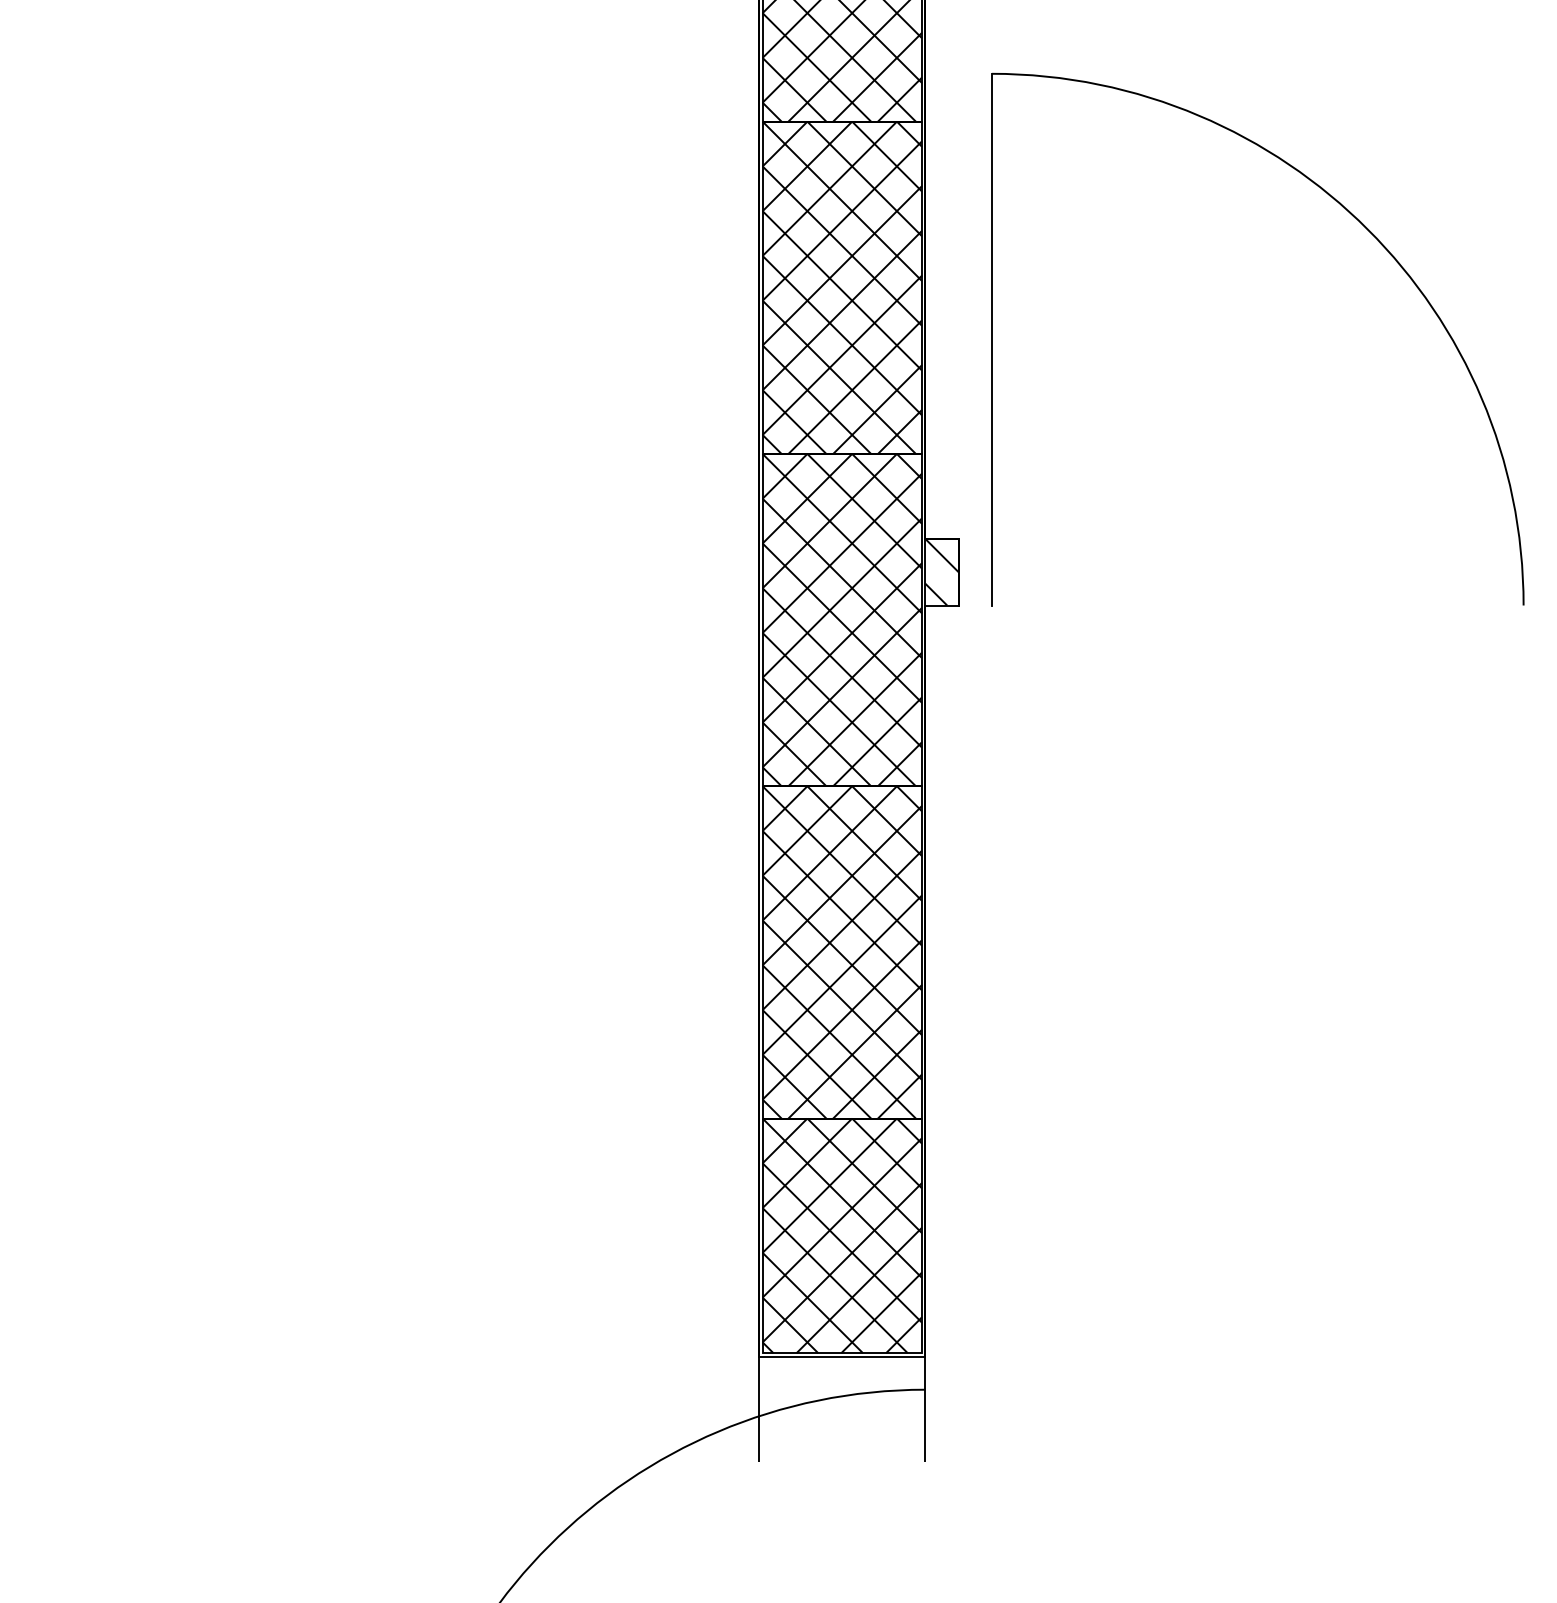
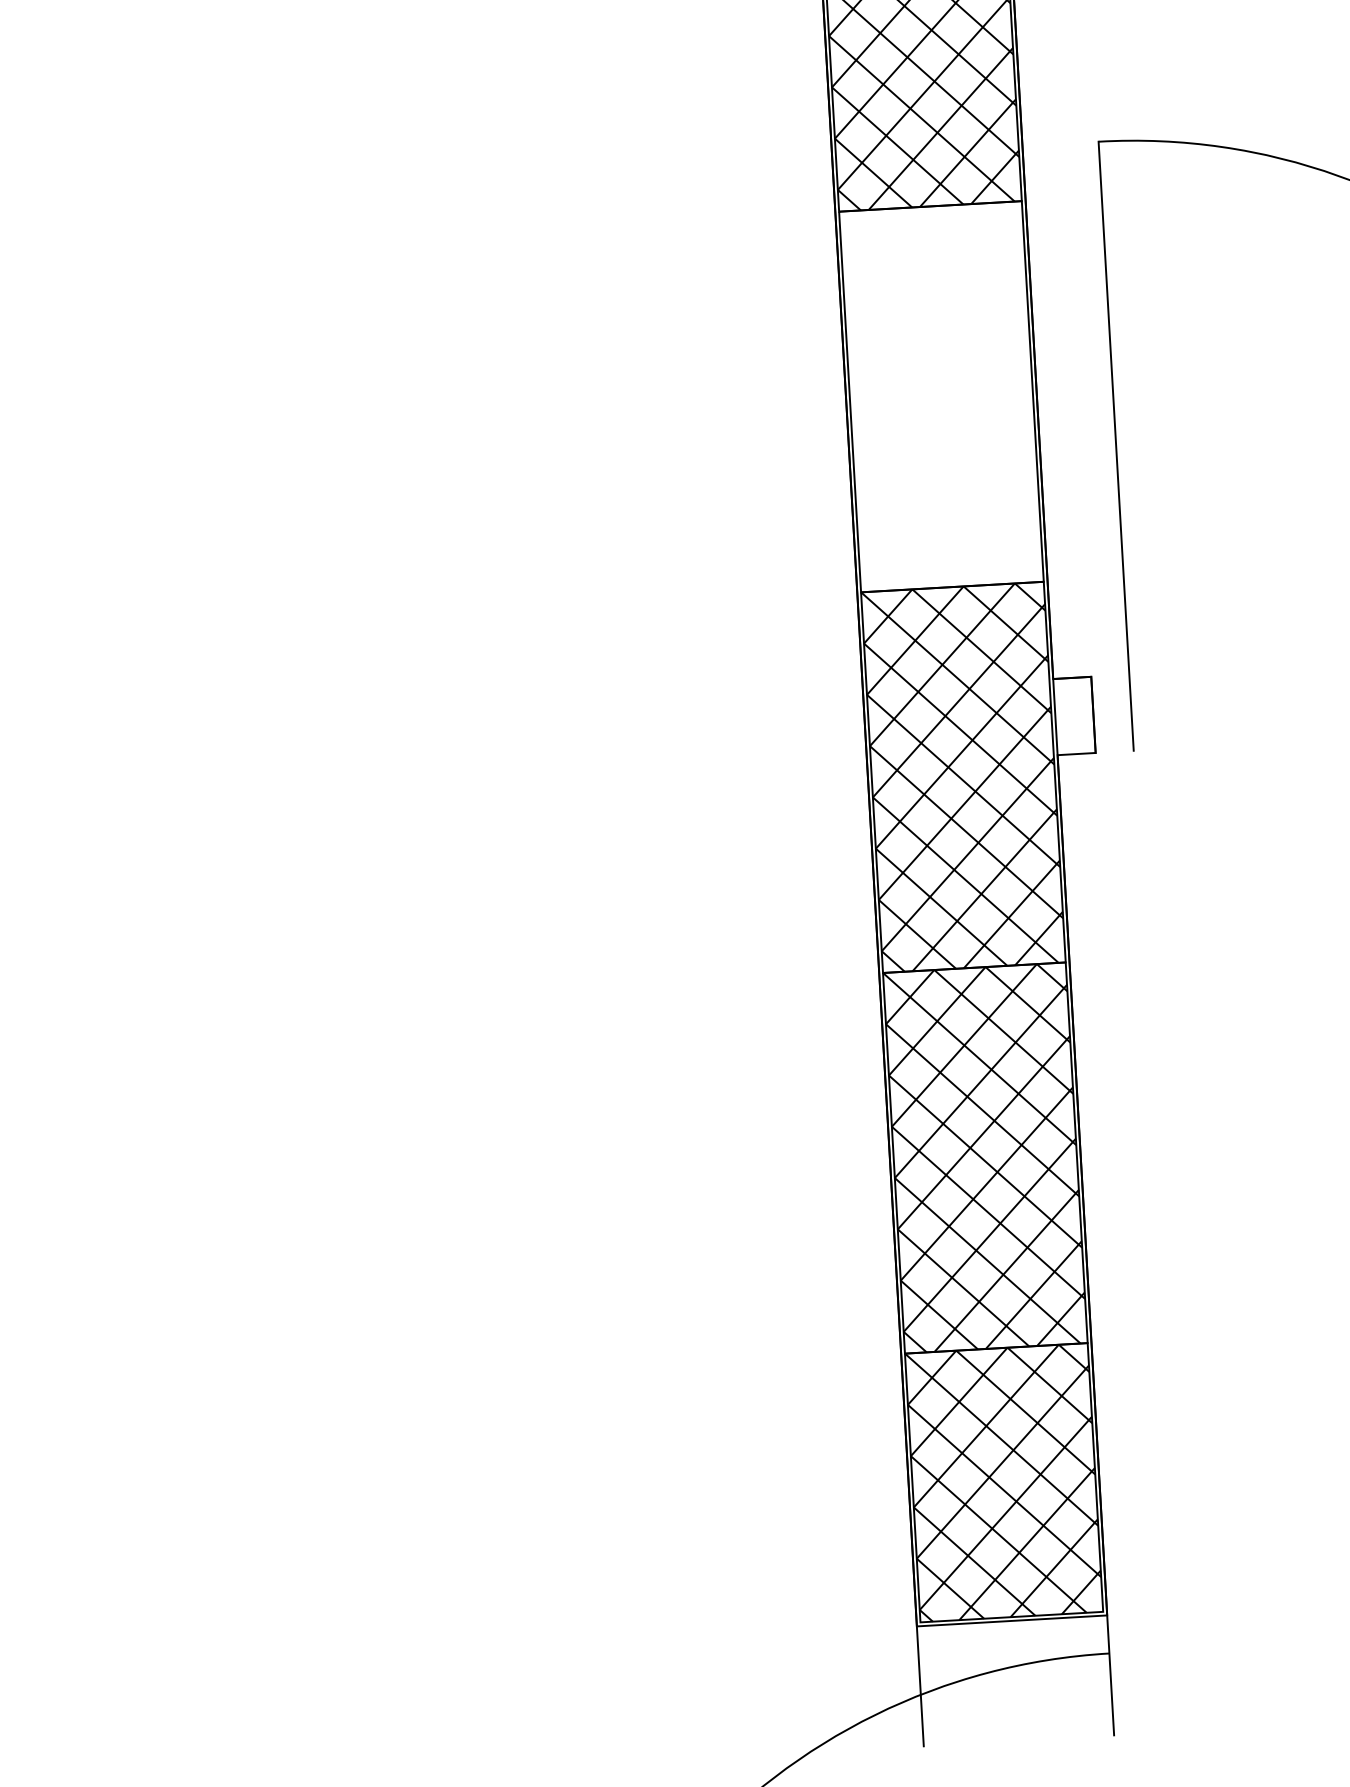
hatch: (842, 287) -> (941, 396), removed
hatch: (941, 572) -> (1073, 716), removed

